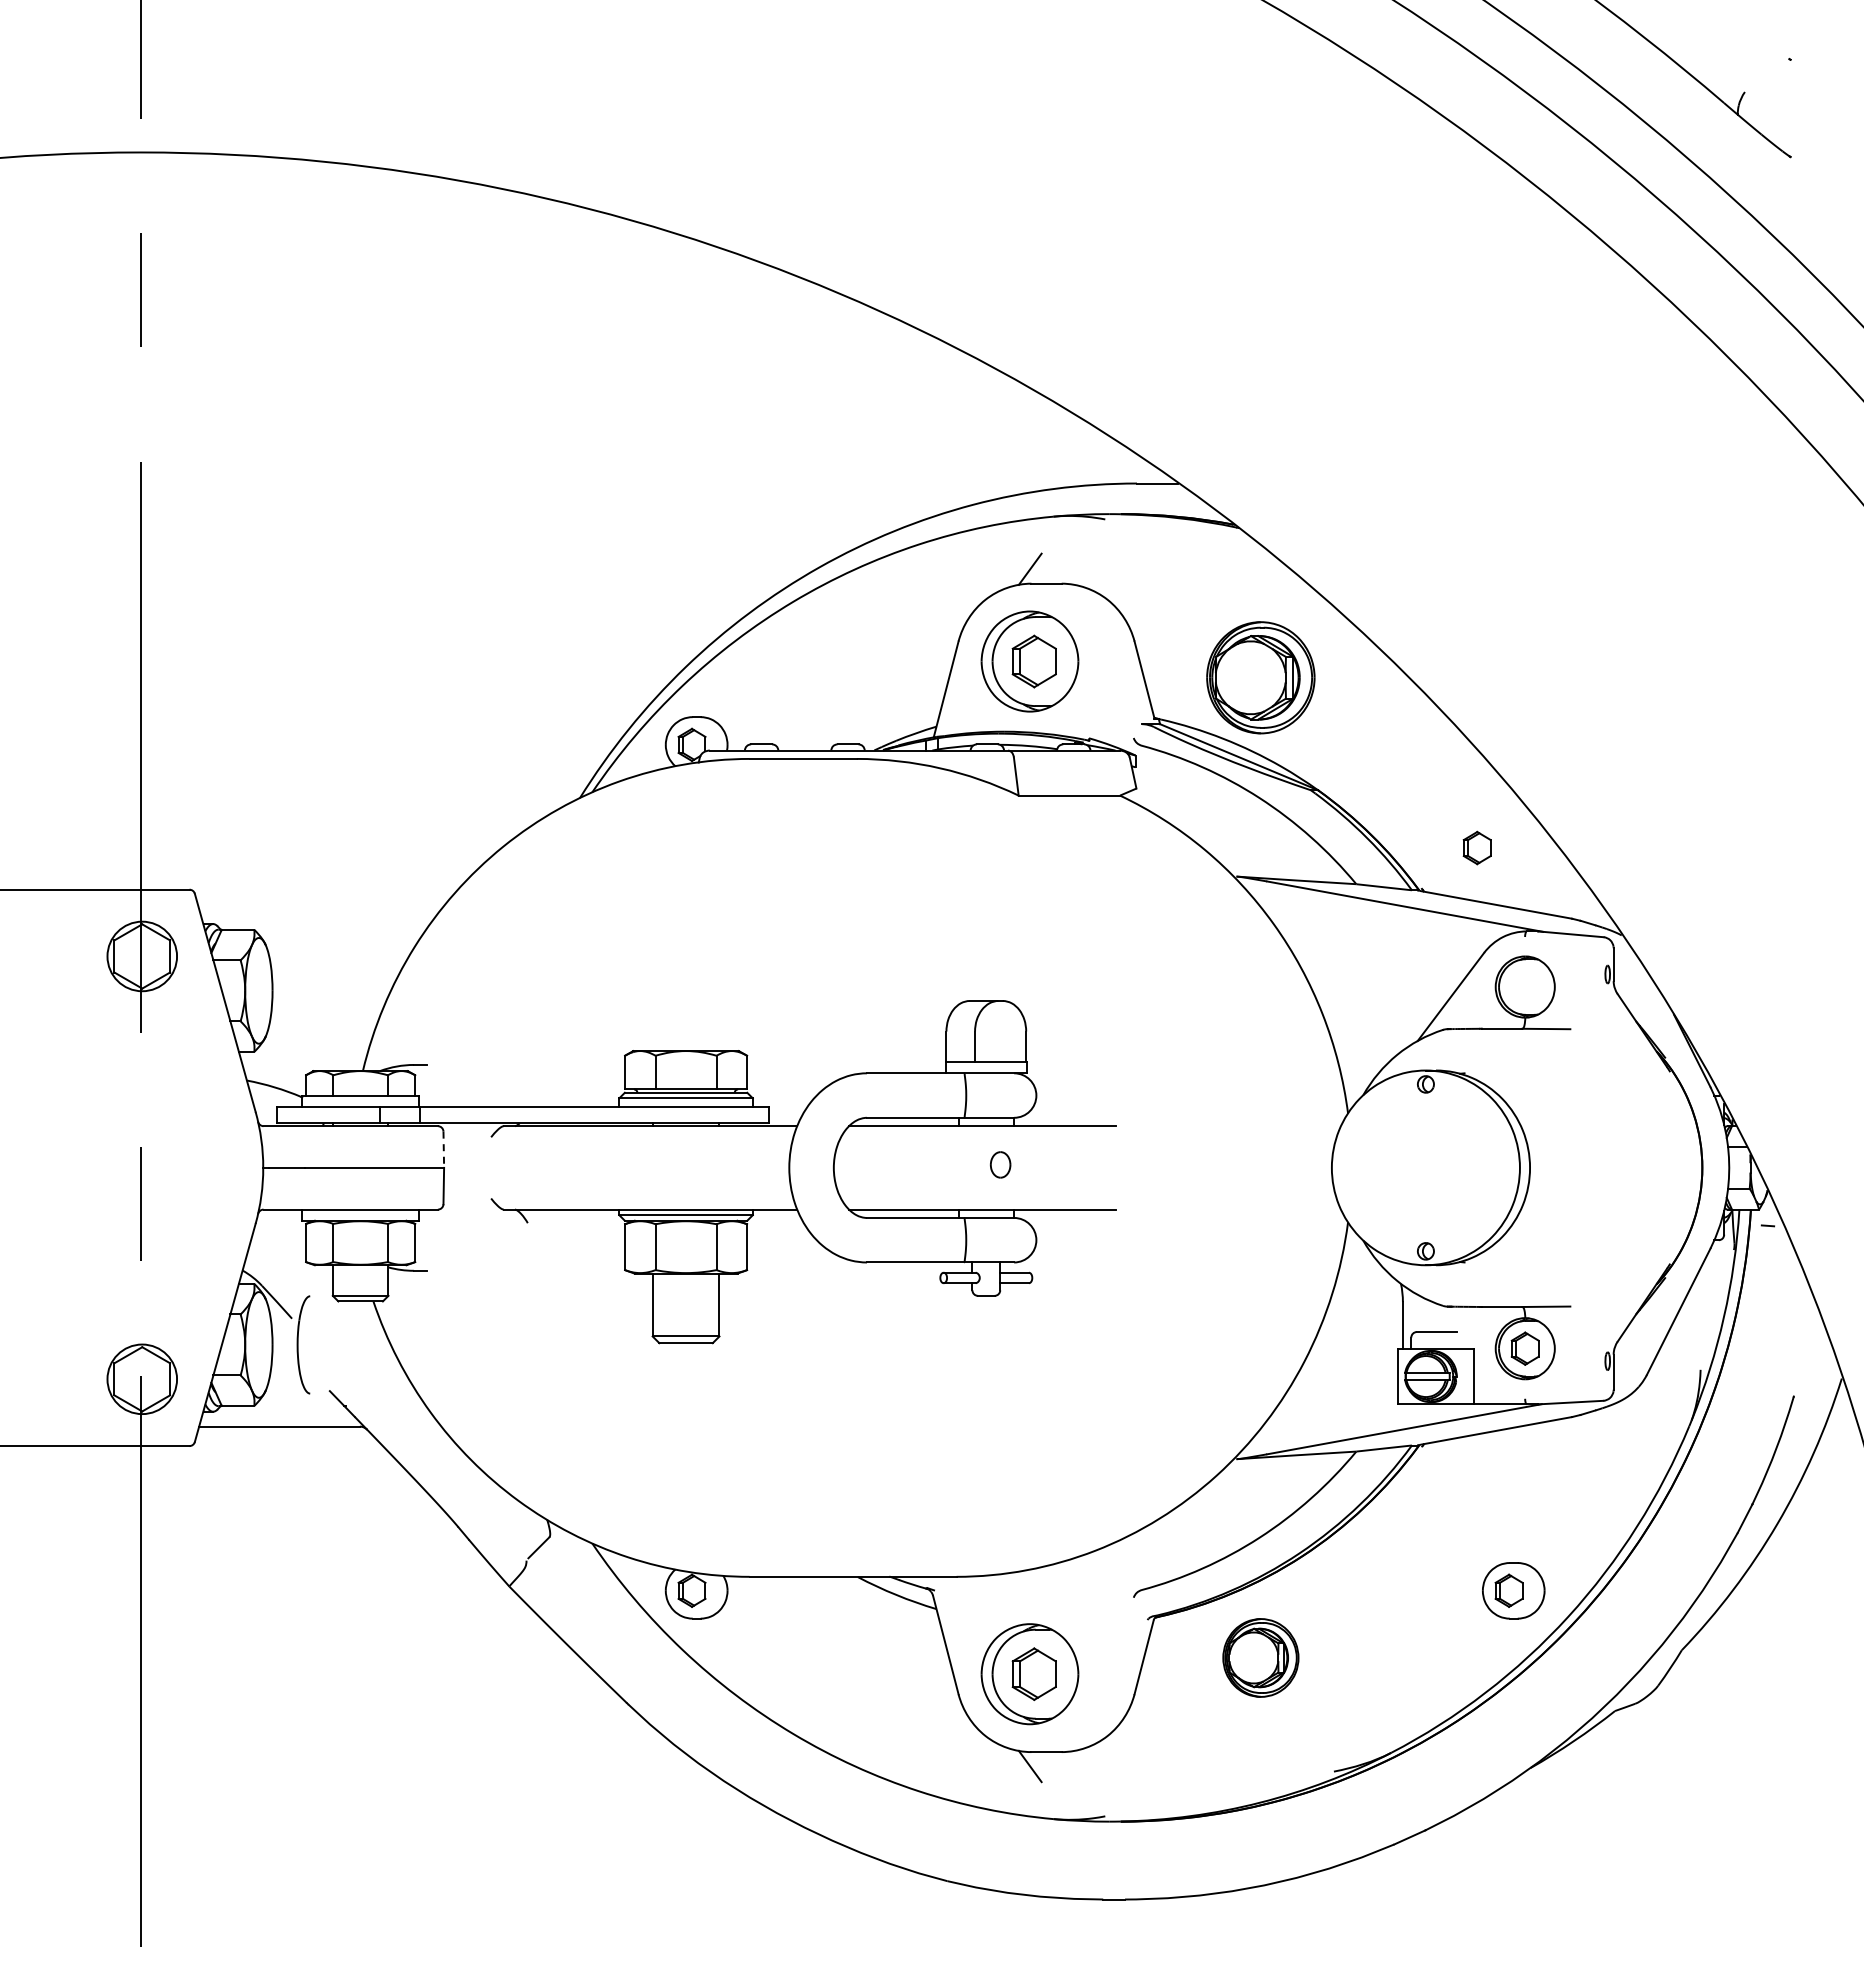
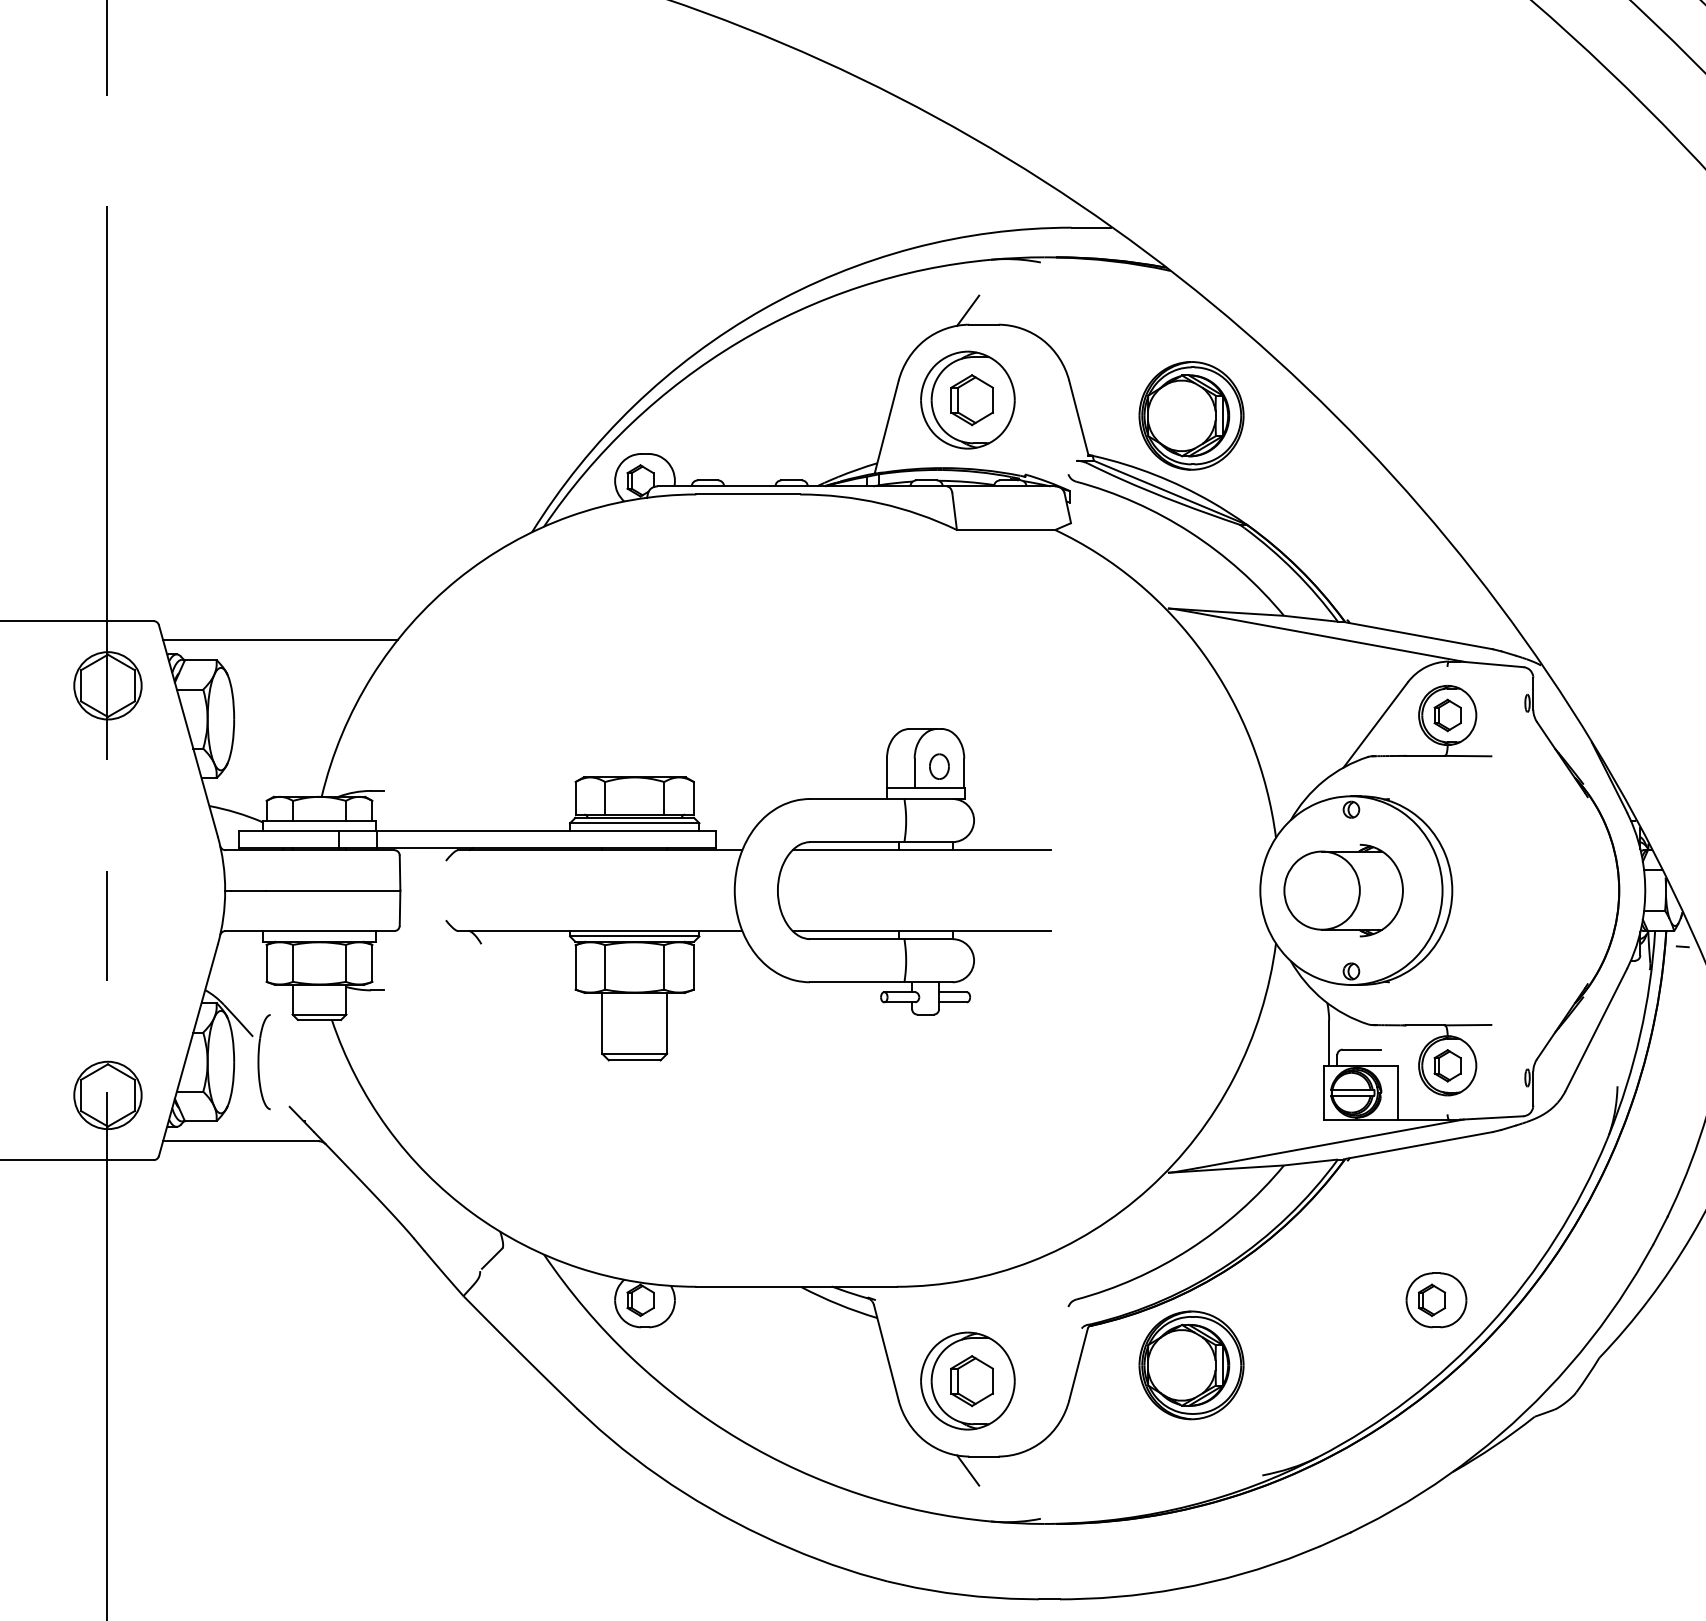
part: (1476, 847) -> (1446, 714), moved
line: (320, 909) -> (280, 640), added
line: (443, 1150) -> (399, 873), dashed -> solid
part: (1000, 1164) -> (939, 766), moved
part: (1417, 1167) -> (1343, 890), added
part: (1260, 1657) -> (1191, 1364), size x1.43

